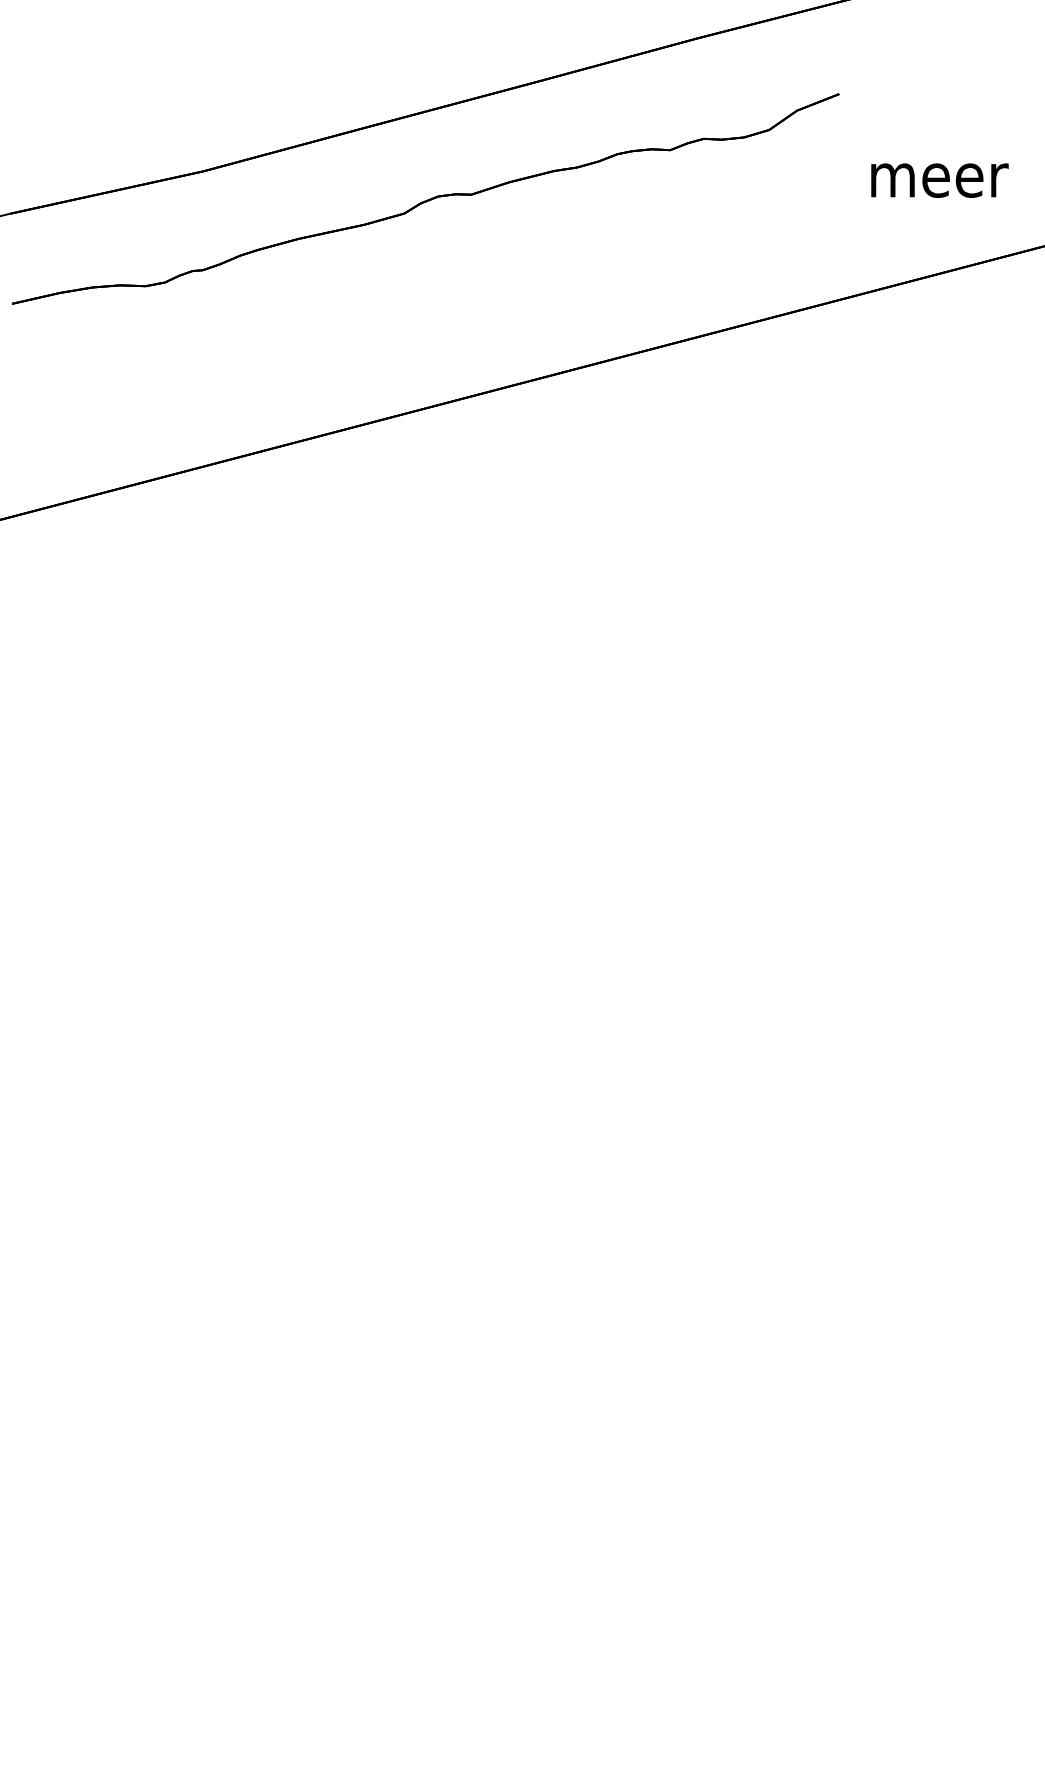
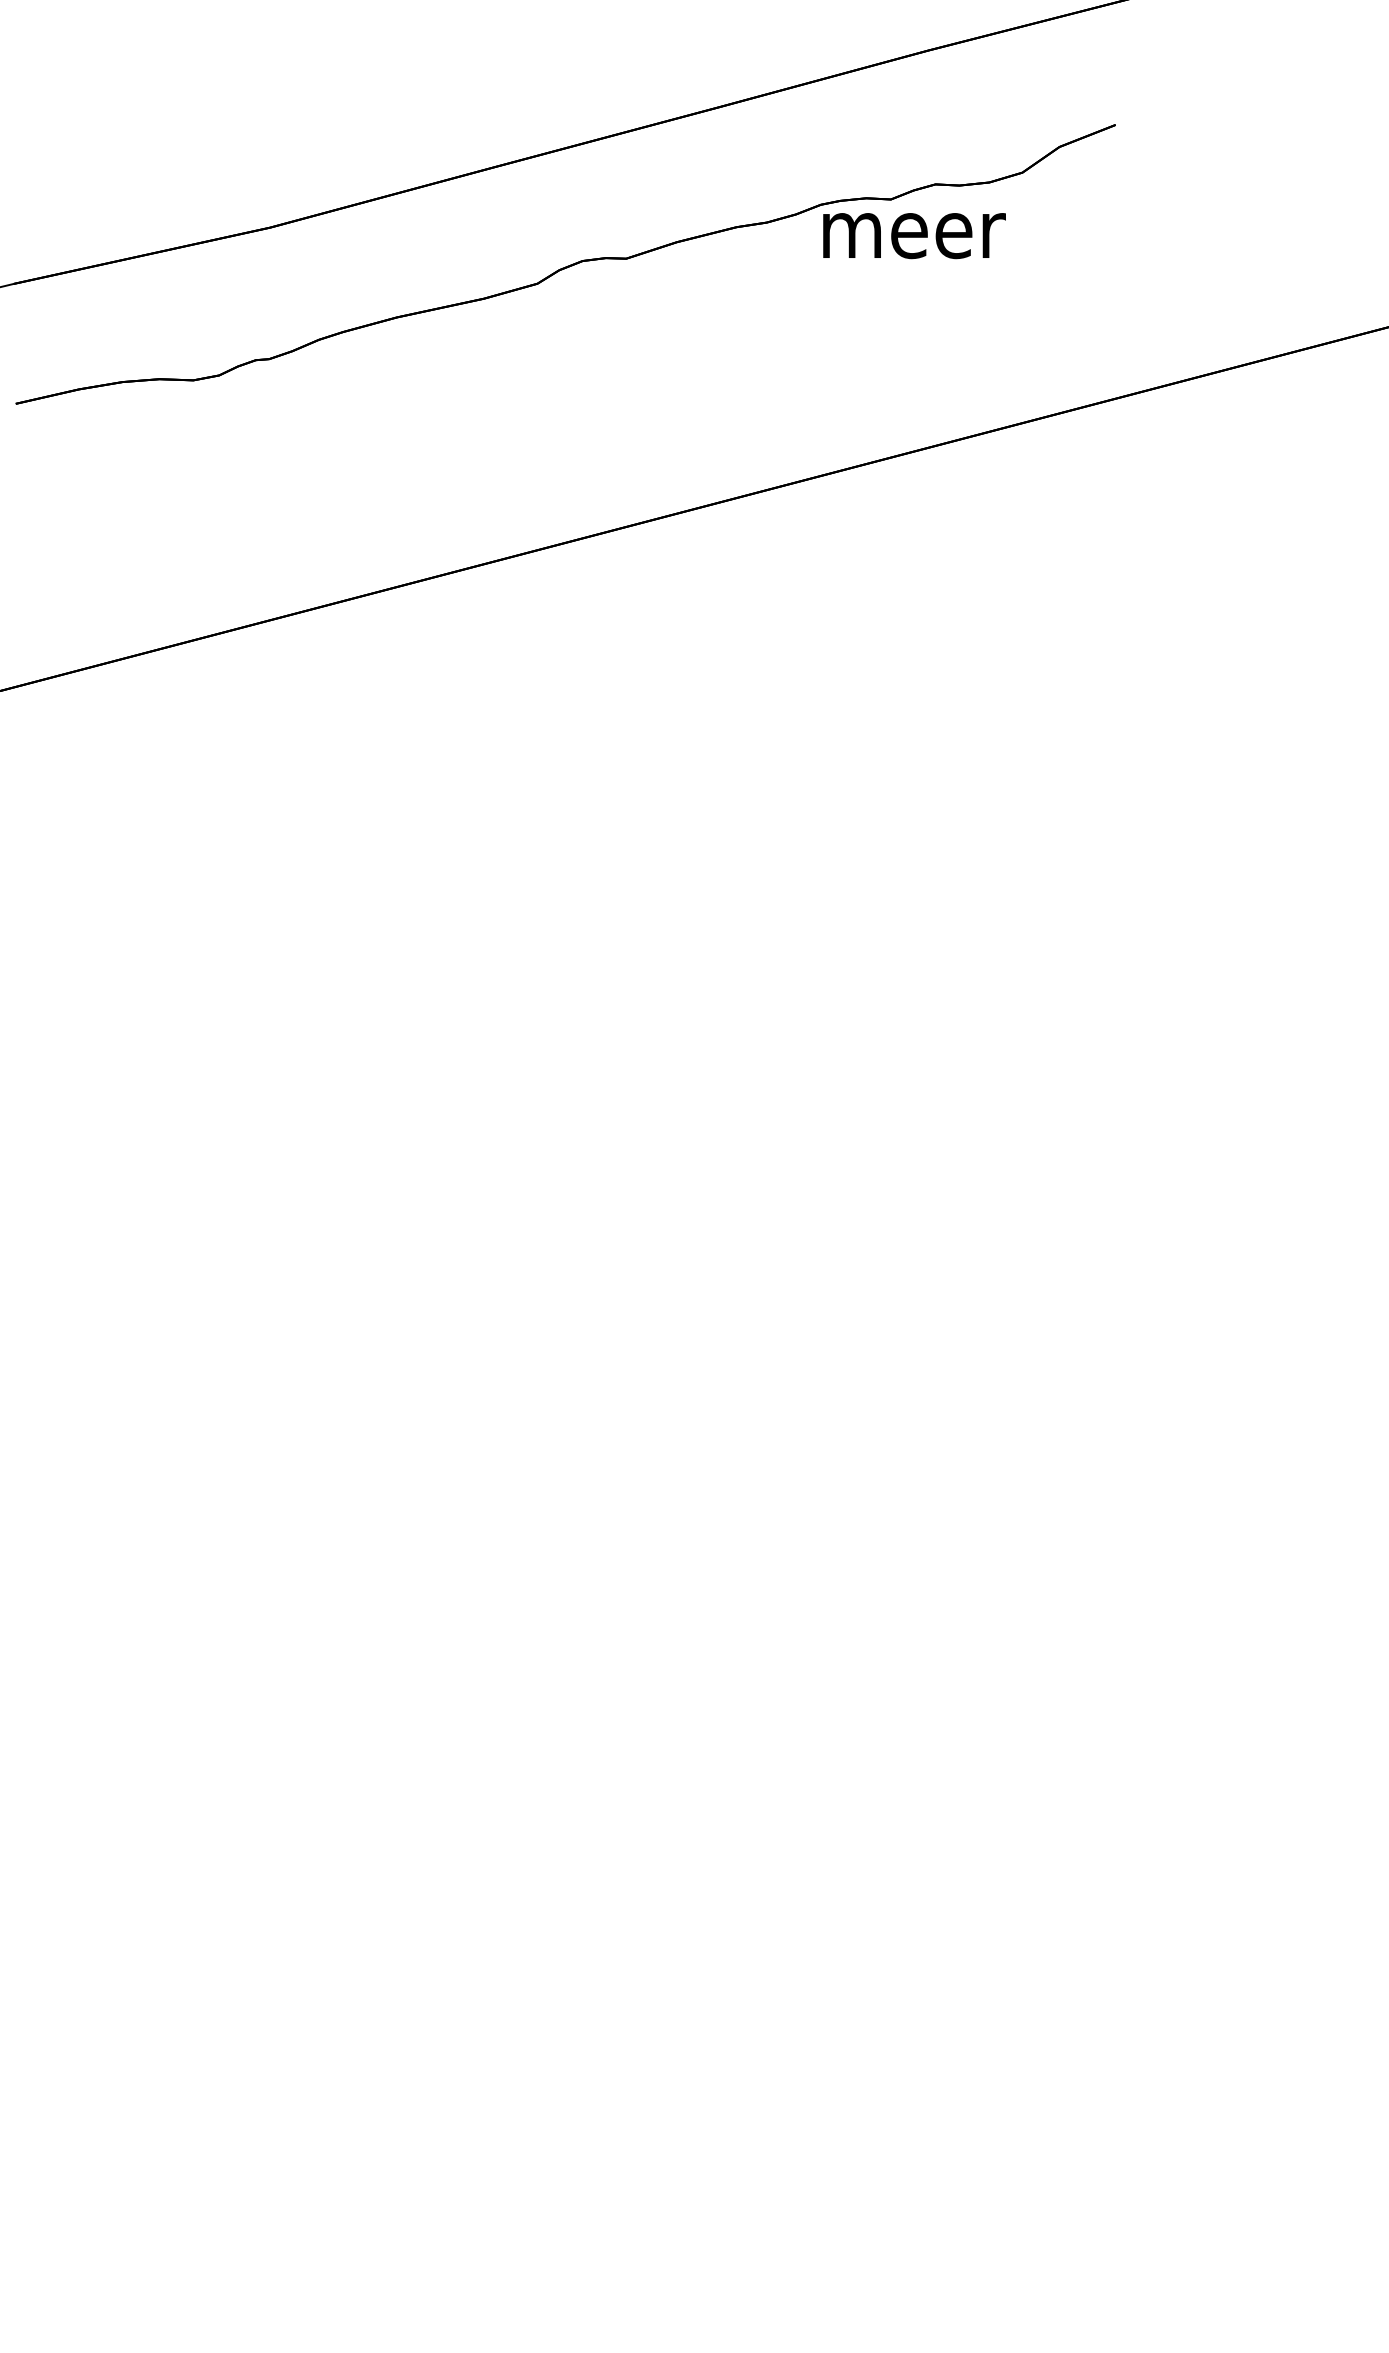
text: (939, 181) -> (914, 236), moved

